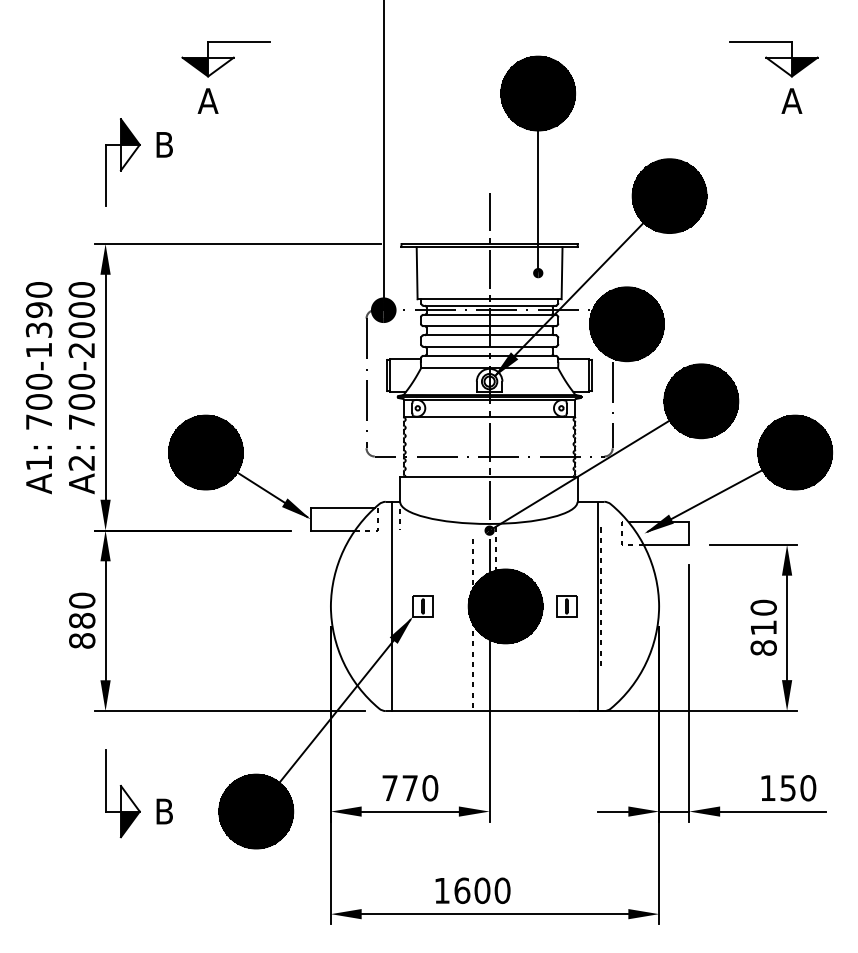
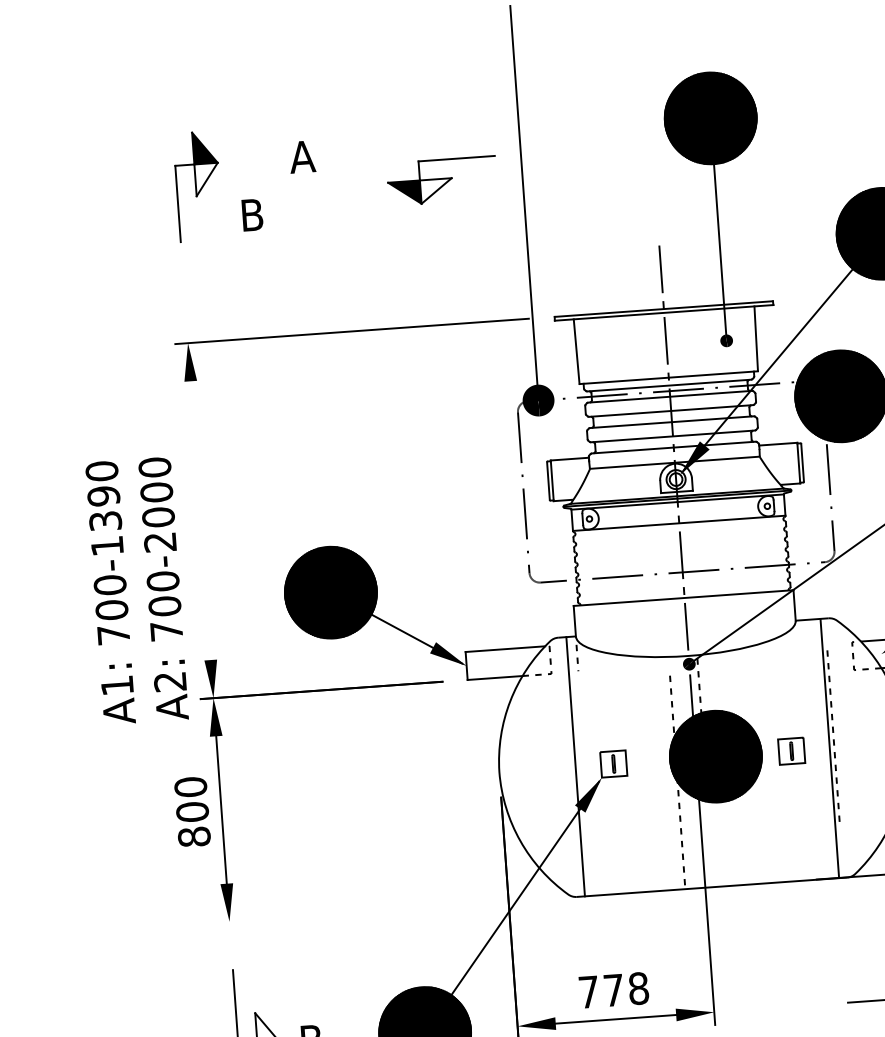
part: (225, 59) -> (441, 181), moved
part: (122, 162) -> (197, 186), moved
line: (105, 386) -> (200, 519), removed
text: (60, 388) -> (137, 591), moved
text: (82, 620) -> (192, 811), 880 -> 800
line: (230, 711) -> (384, 911), removed
text: (430, 788) -> (638, 988), 770 -> 778

